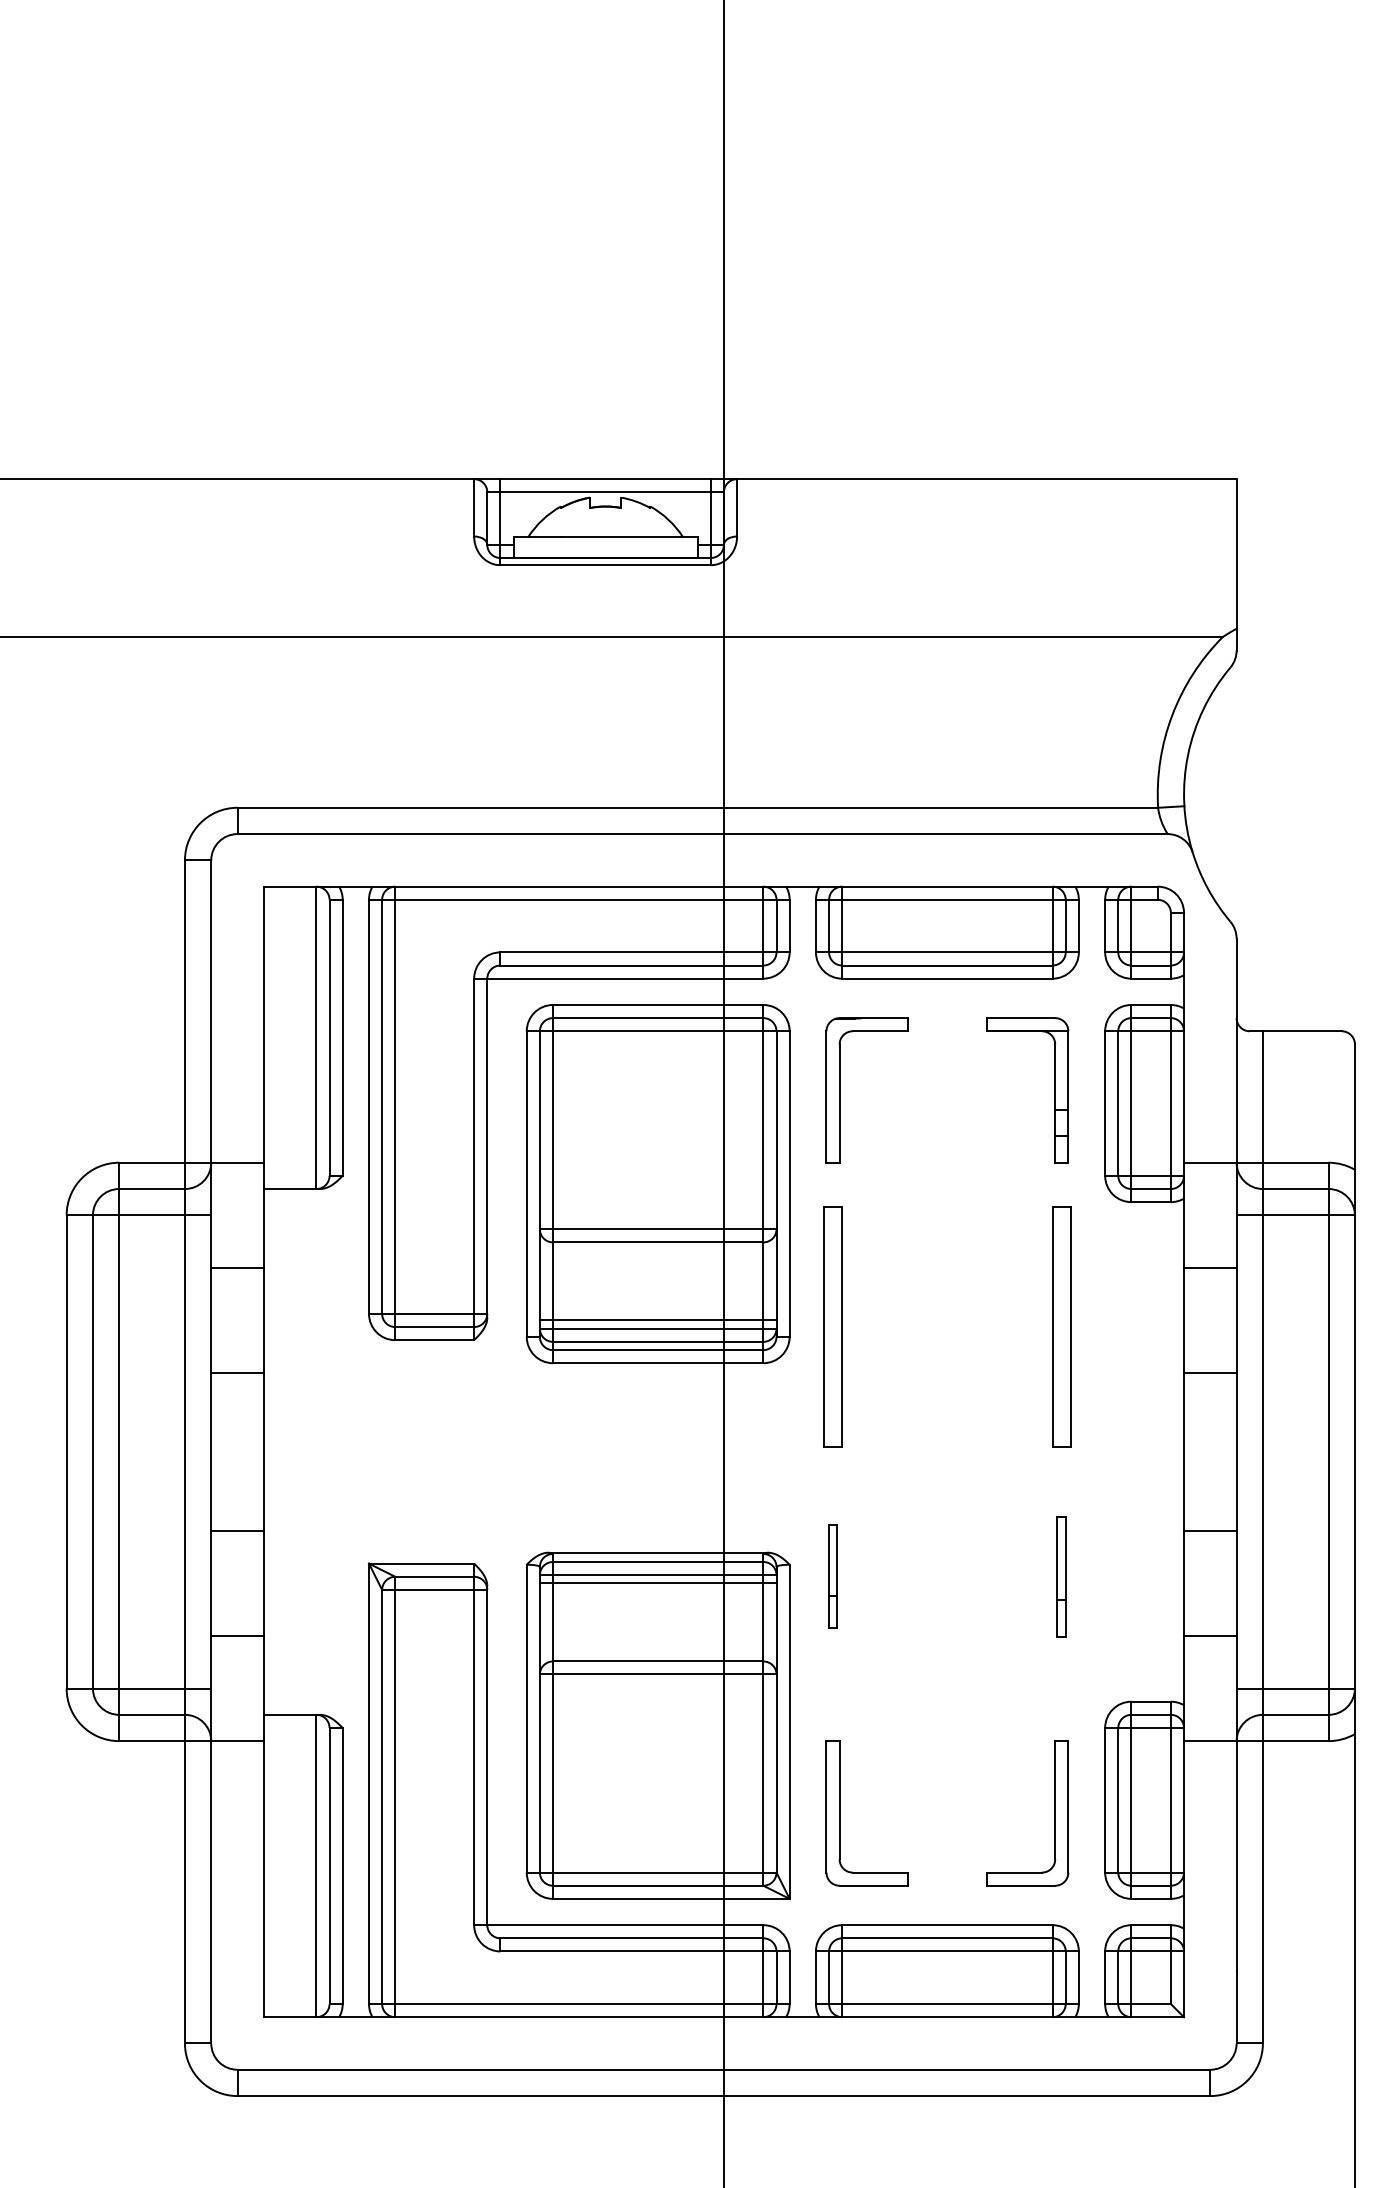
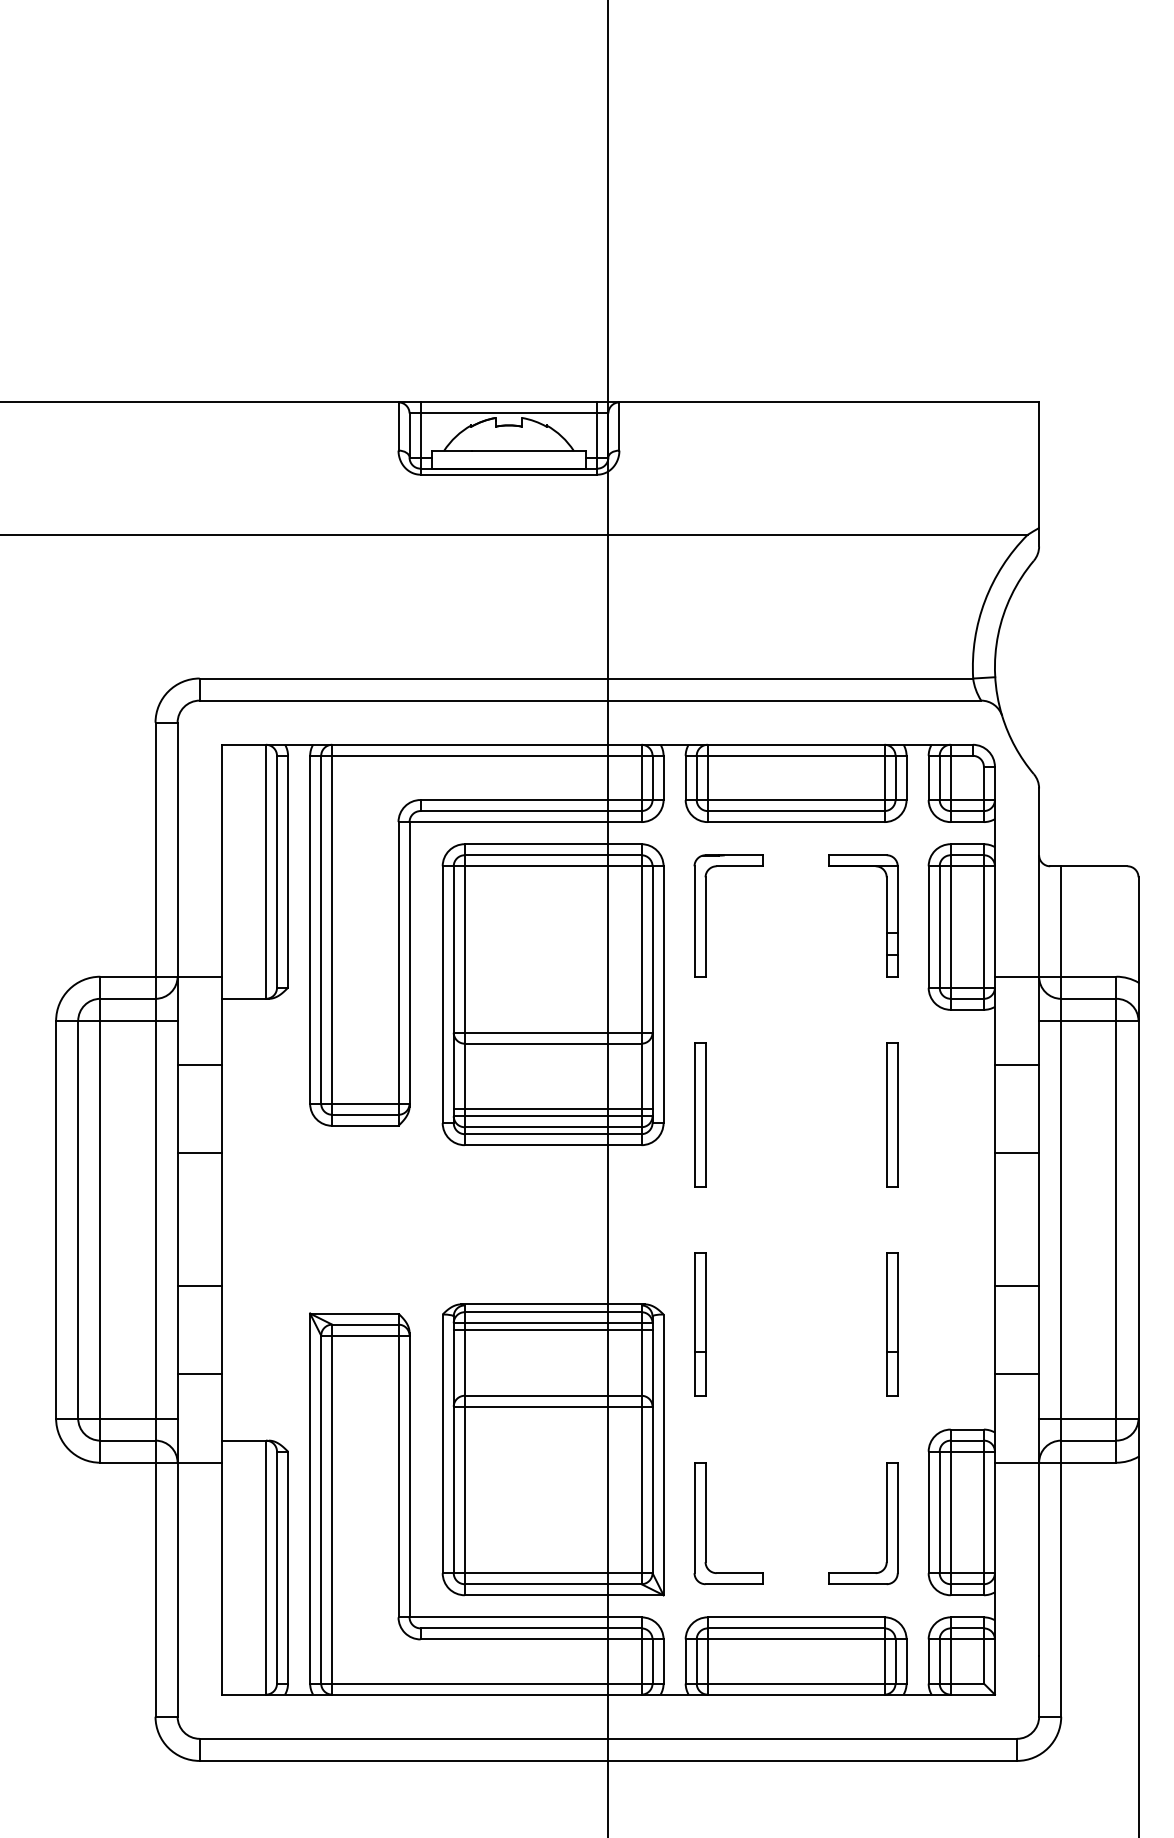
part: (832, 1326) -> (699, 1114), size x0.71
part: (1061, 1326) -> (891, 1114), size x0.71
part: (832, 1576) -> (699, 1324), size x1.67
part: (1061, 1576) -> (891, 1324), size x1.43

